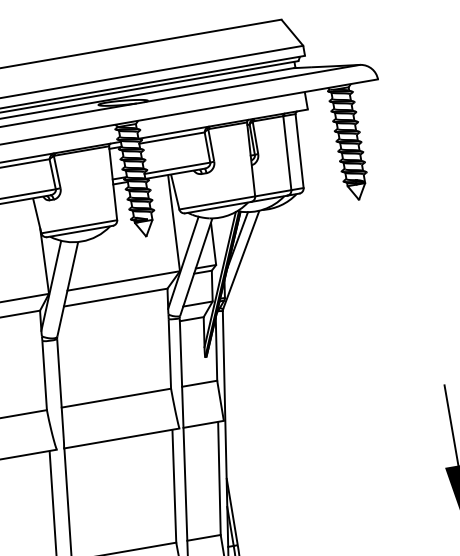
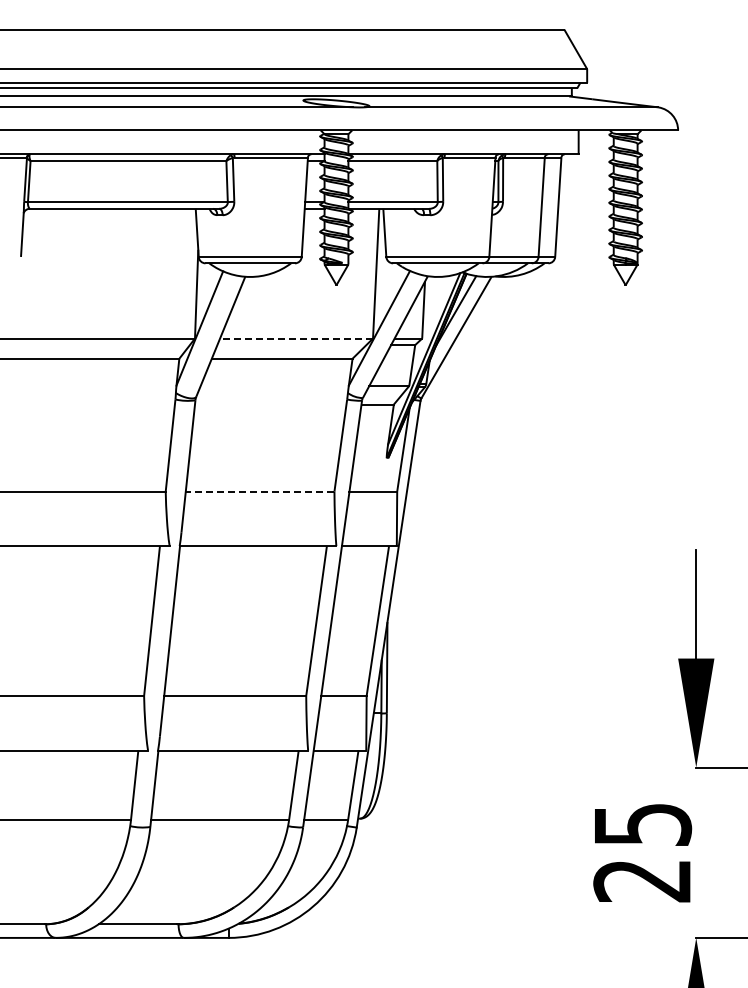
line: (123, 280) -> (296, 338), solid -> dashed
line: (115, 398) -> (259, 491), solid -> dashed

